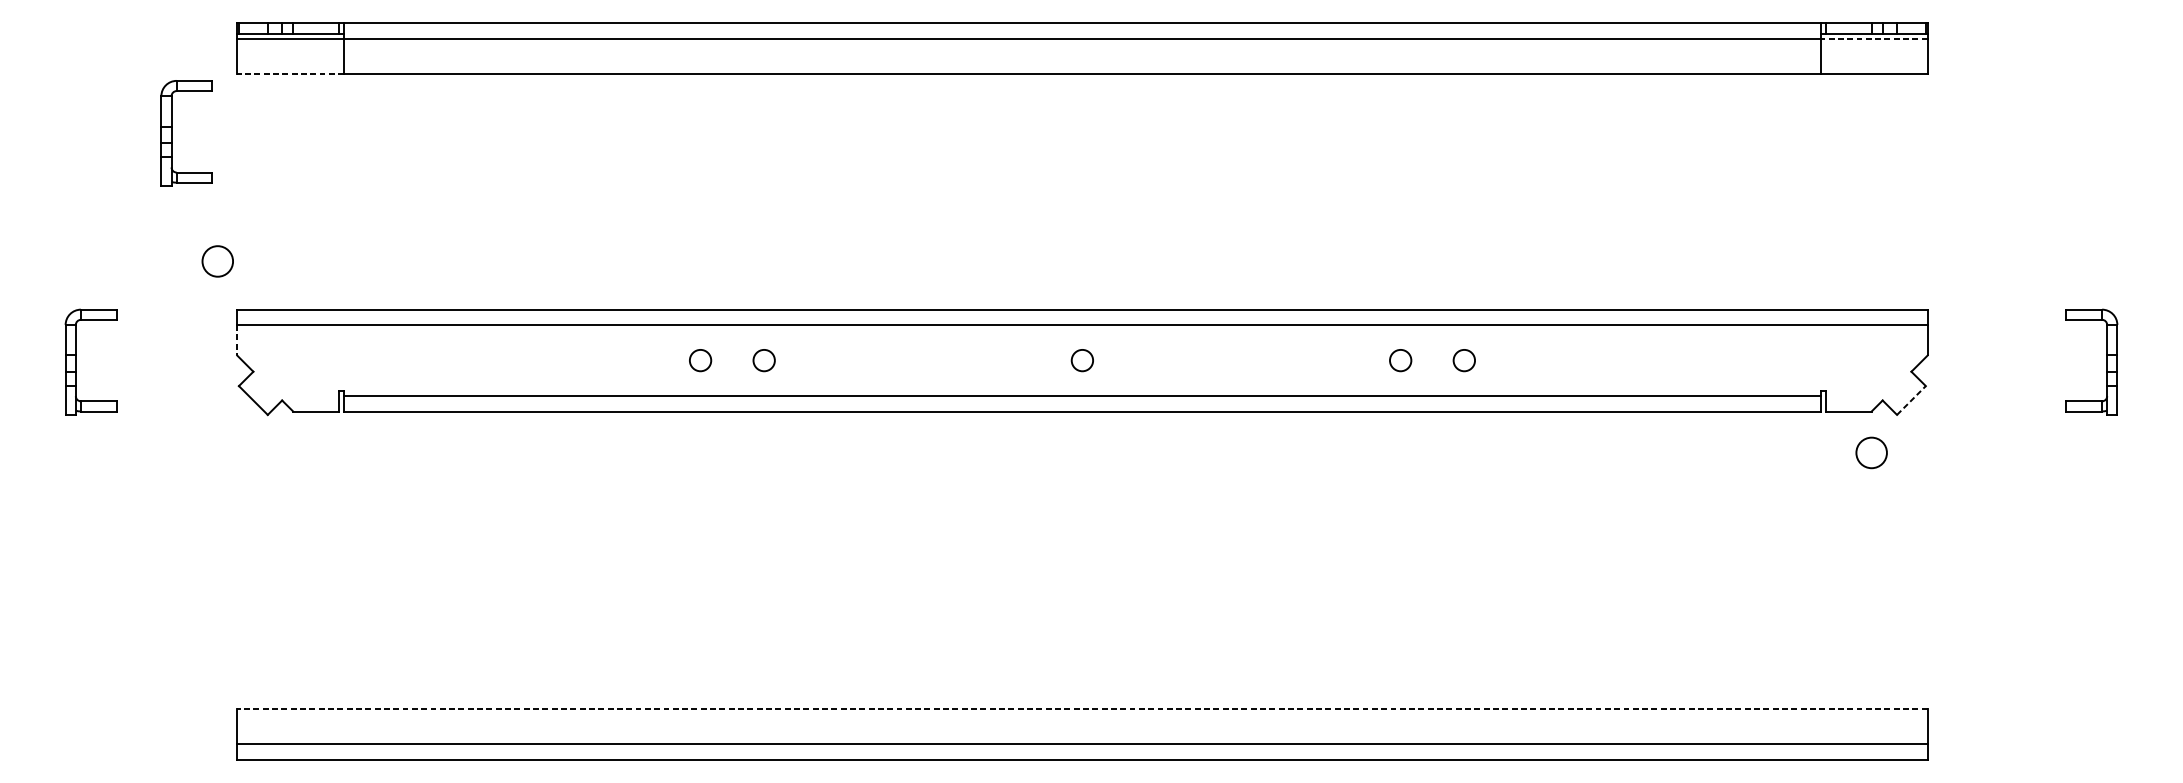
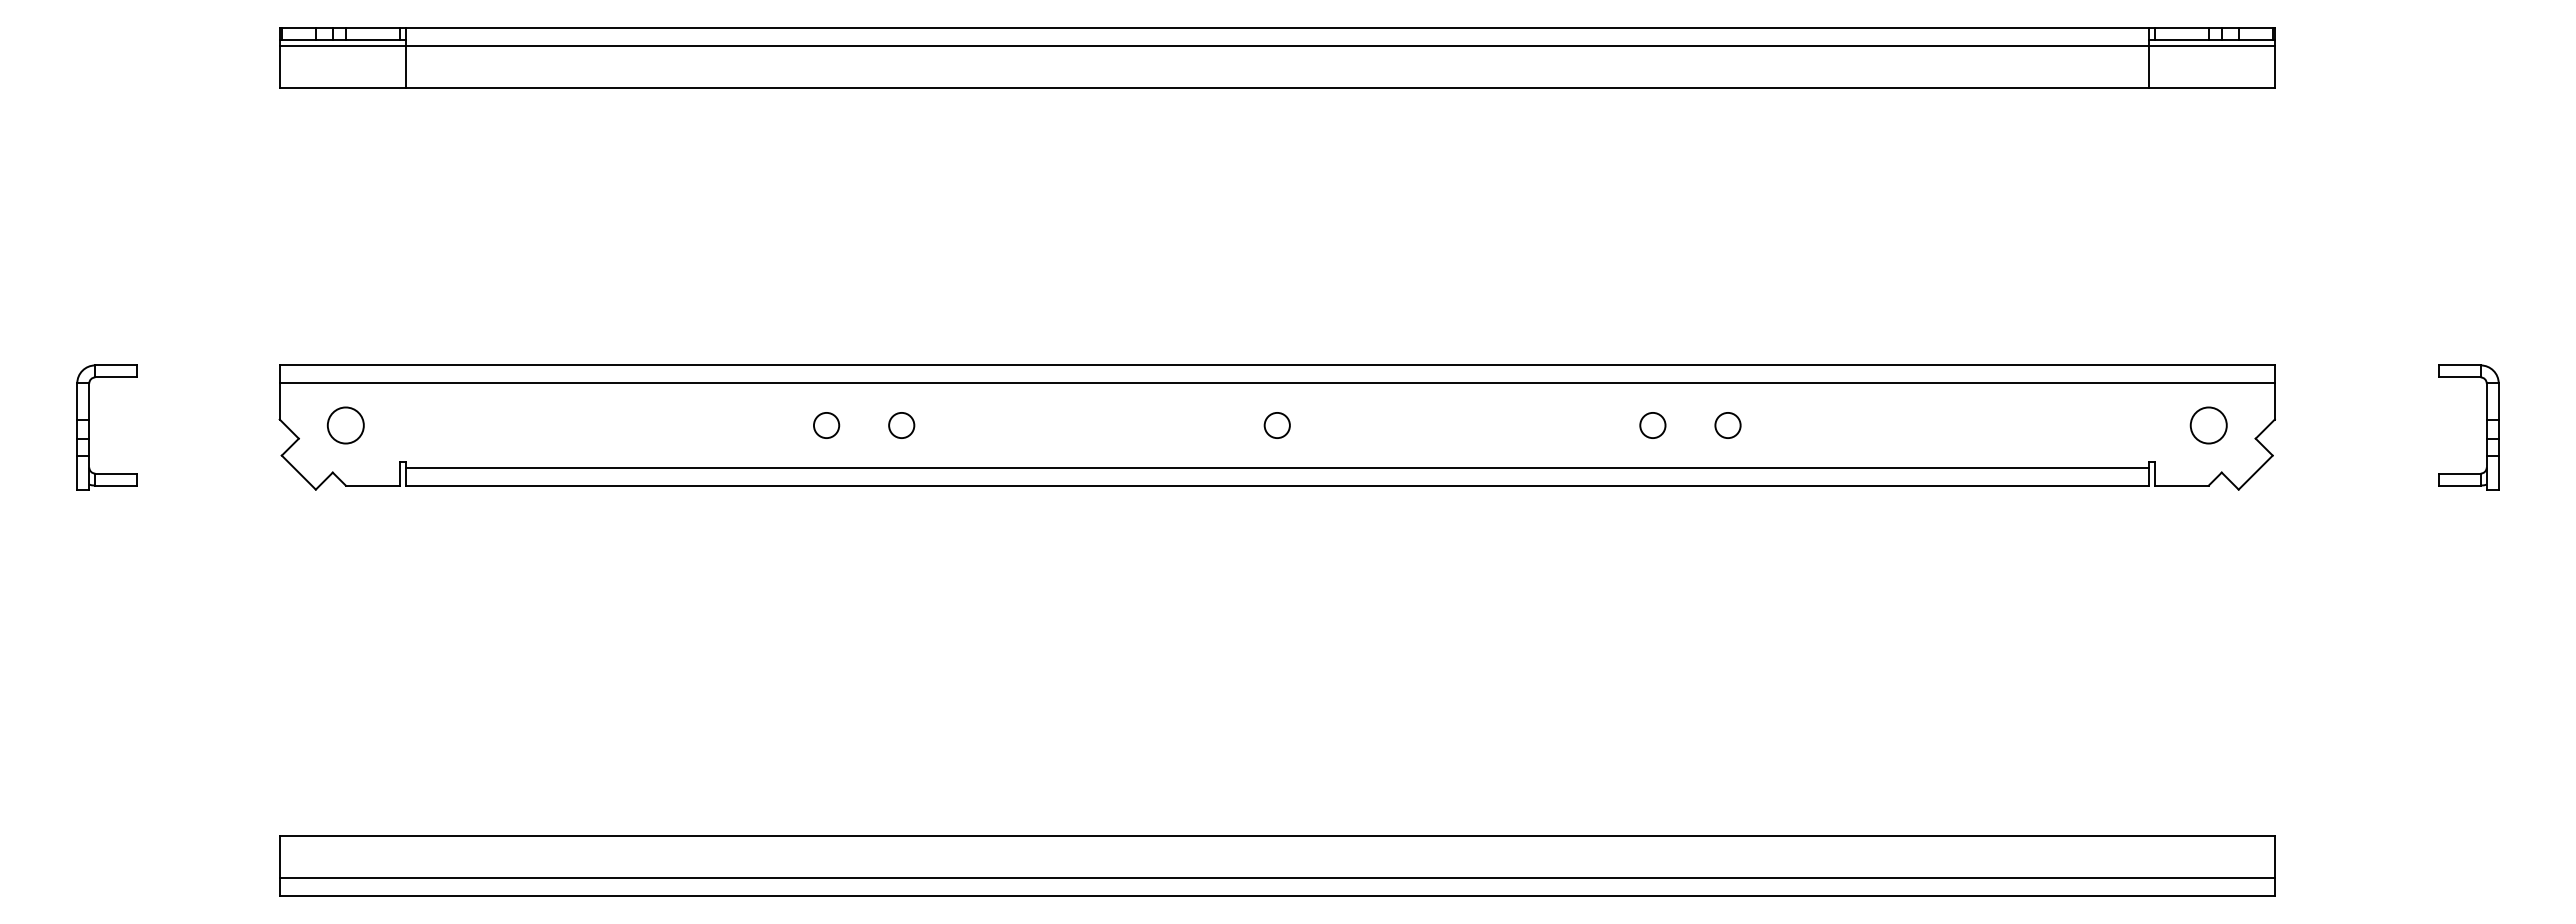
line: (1873, 38) -> (2211, 45), dashed -> solid
line: (290, 74) -> (342, 87), dashed -> solid
part: (171, 133) -> (202, 157), removed
circle: (217, 261) -> (345, 425), moved
line: (236, 340) -> (279, 401), dashed -> solid
line: (1912, 400) -> (2256, 472), dashed -> solid
circle: (1871, 452) -> (2208, 425), moved
line: (1082, 708) -> (1277, 836), dashed -> solid

